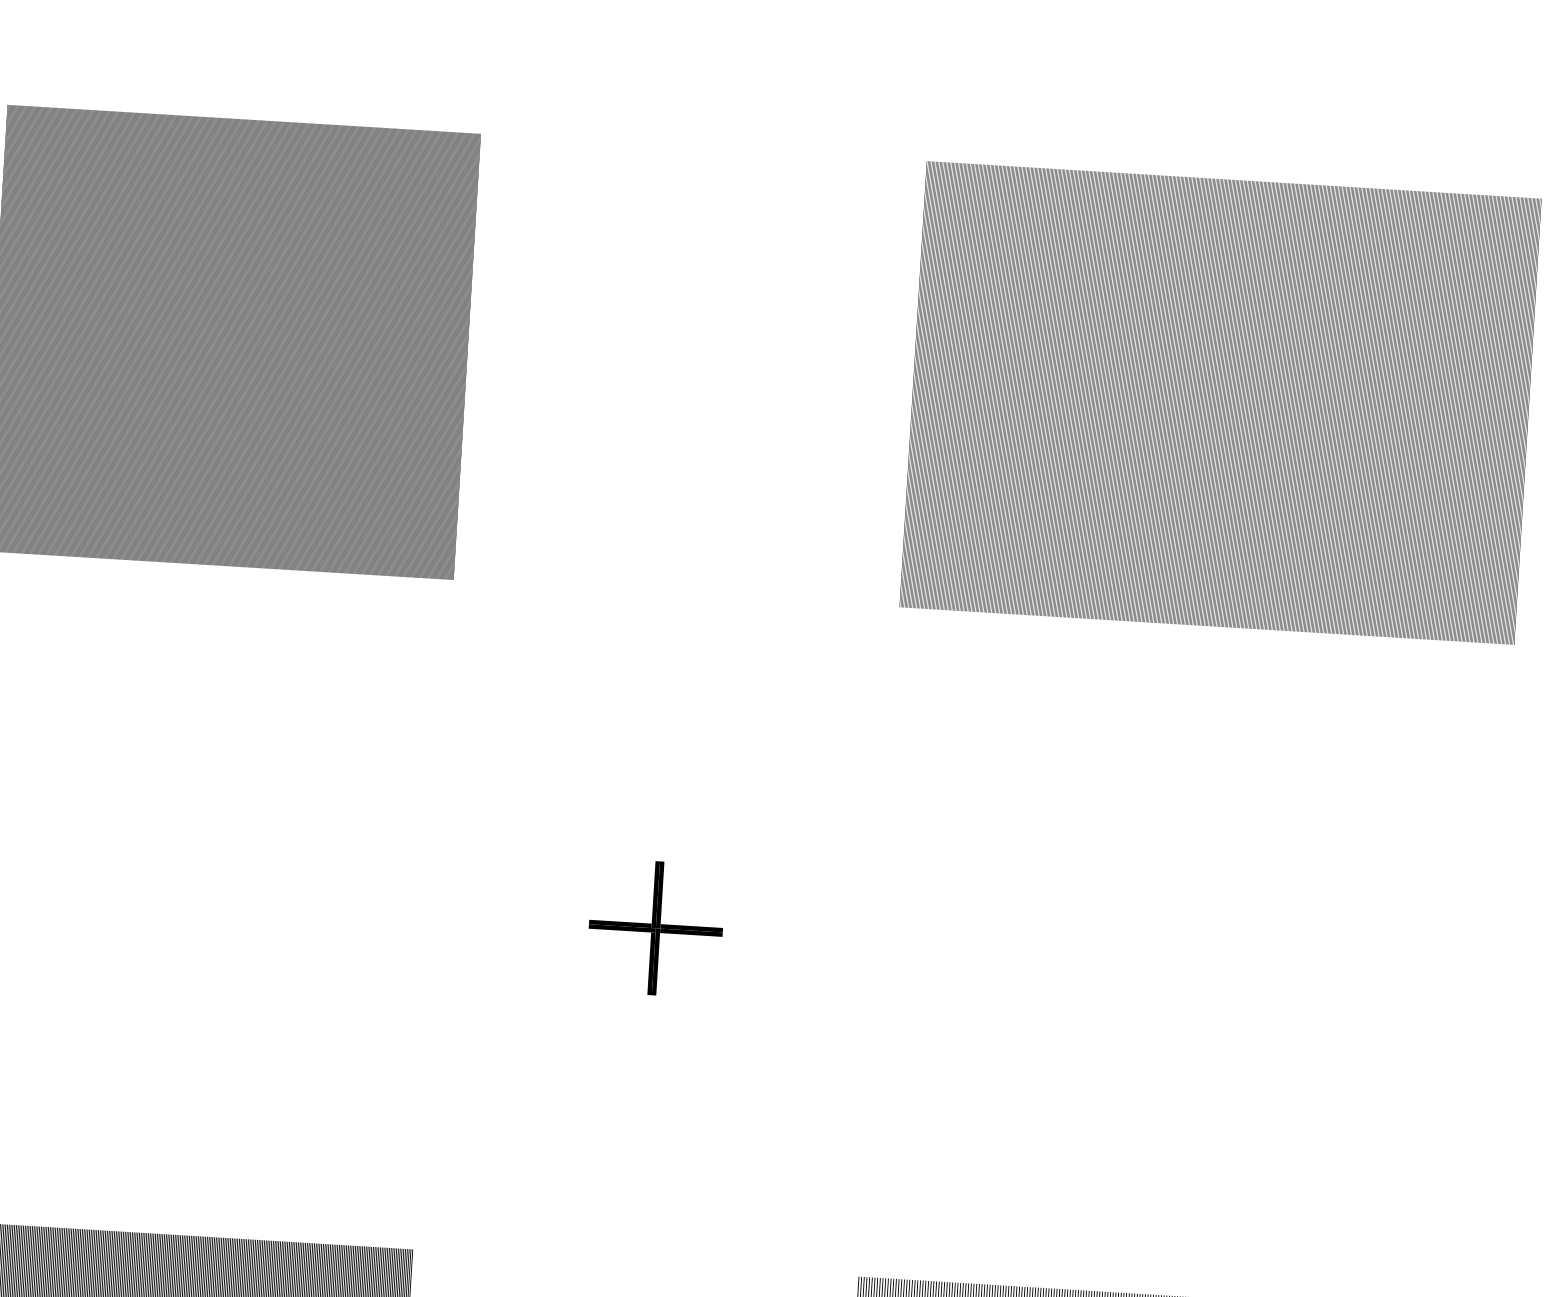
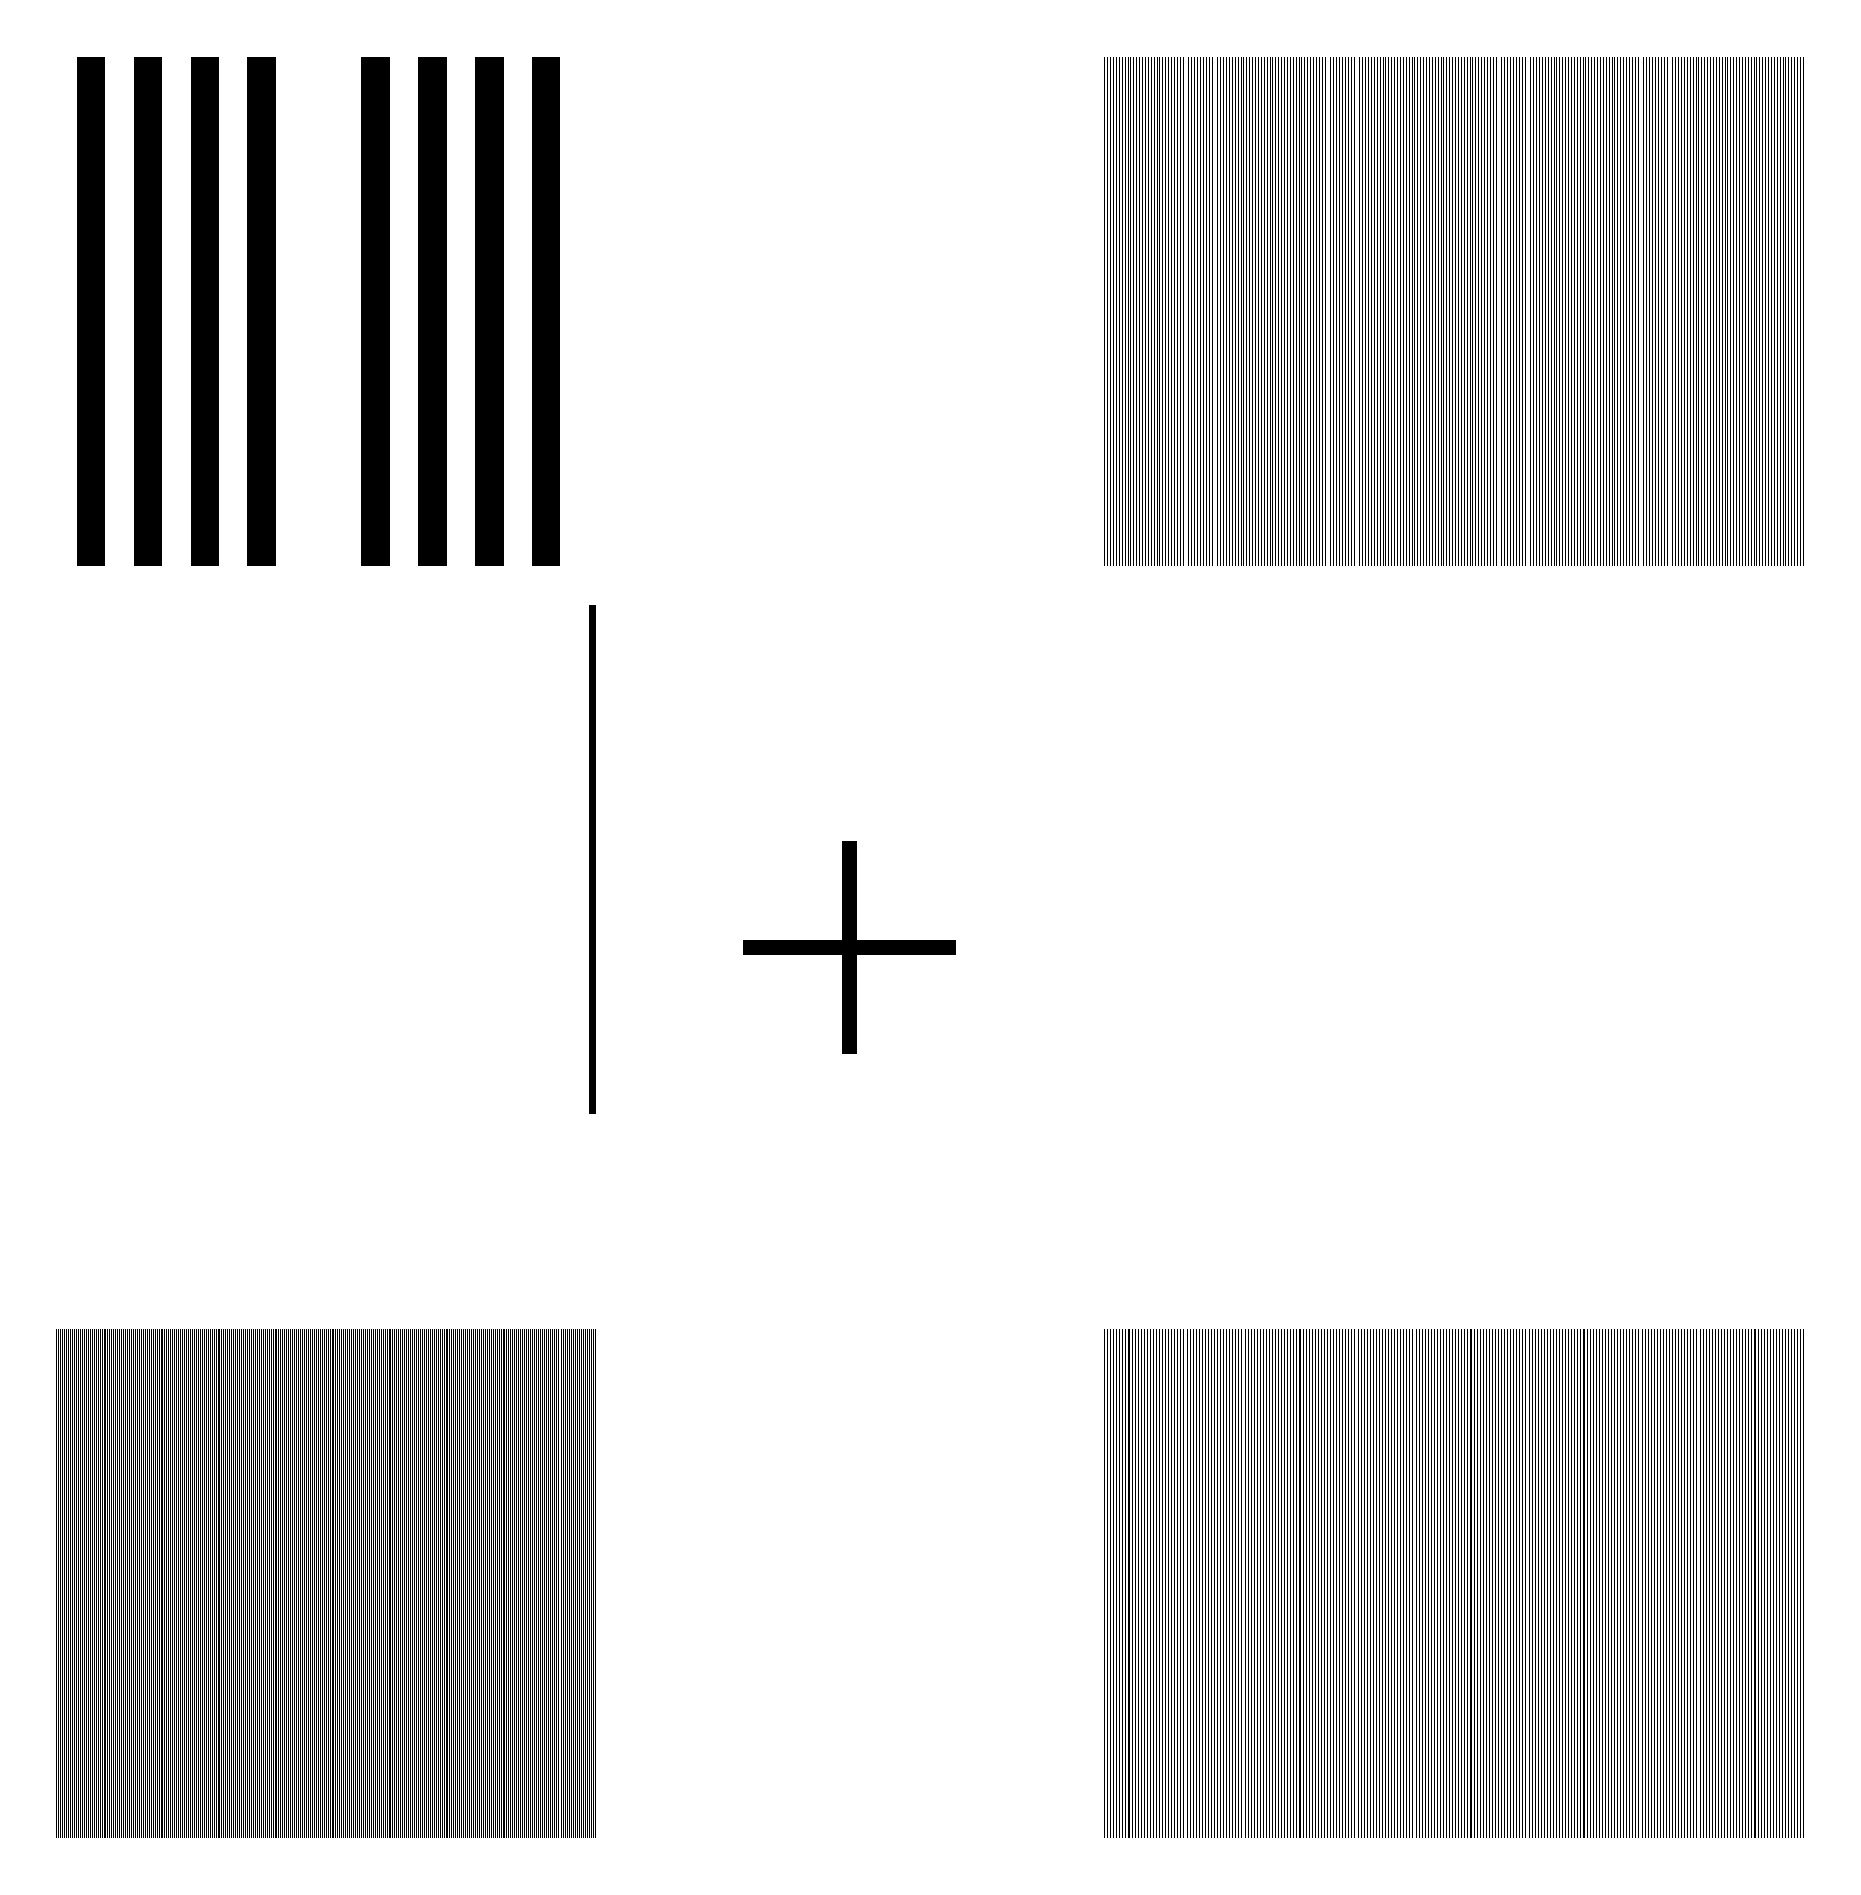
part: (224, 342) -> (318, 311), removed
part: (464, 356) -> (592, 859), moved
part: (655, 928) -> (849, 947), size x1.4

